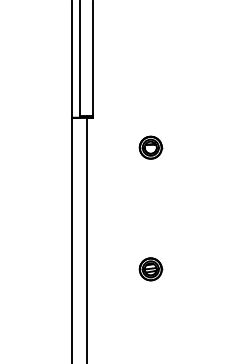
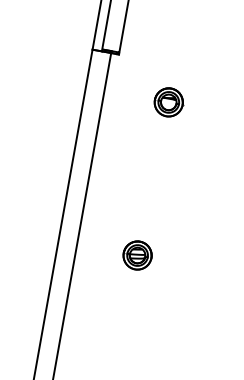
part: (150, 147) -> (168, 102), moved
part: (150, 269) -> (137, 255), moved

